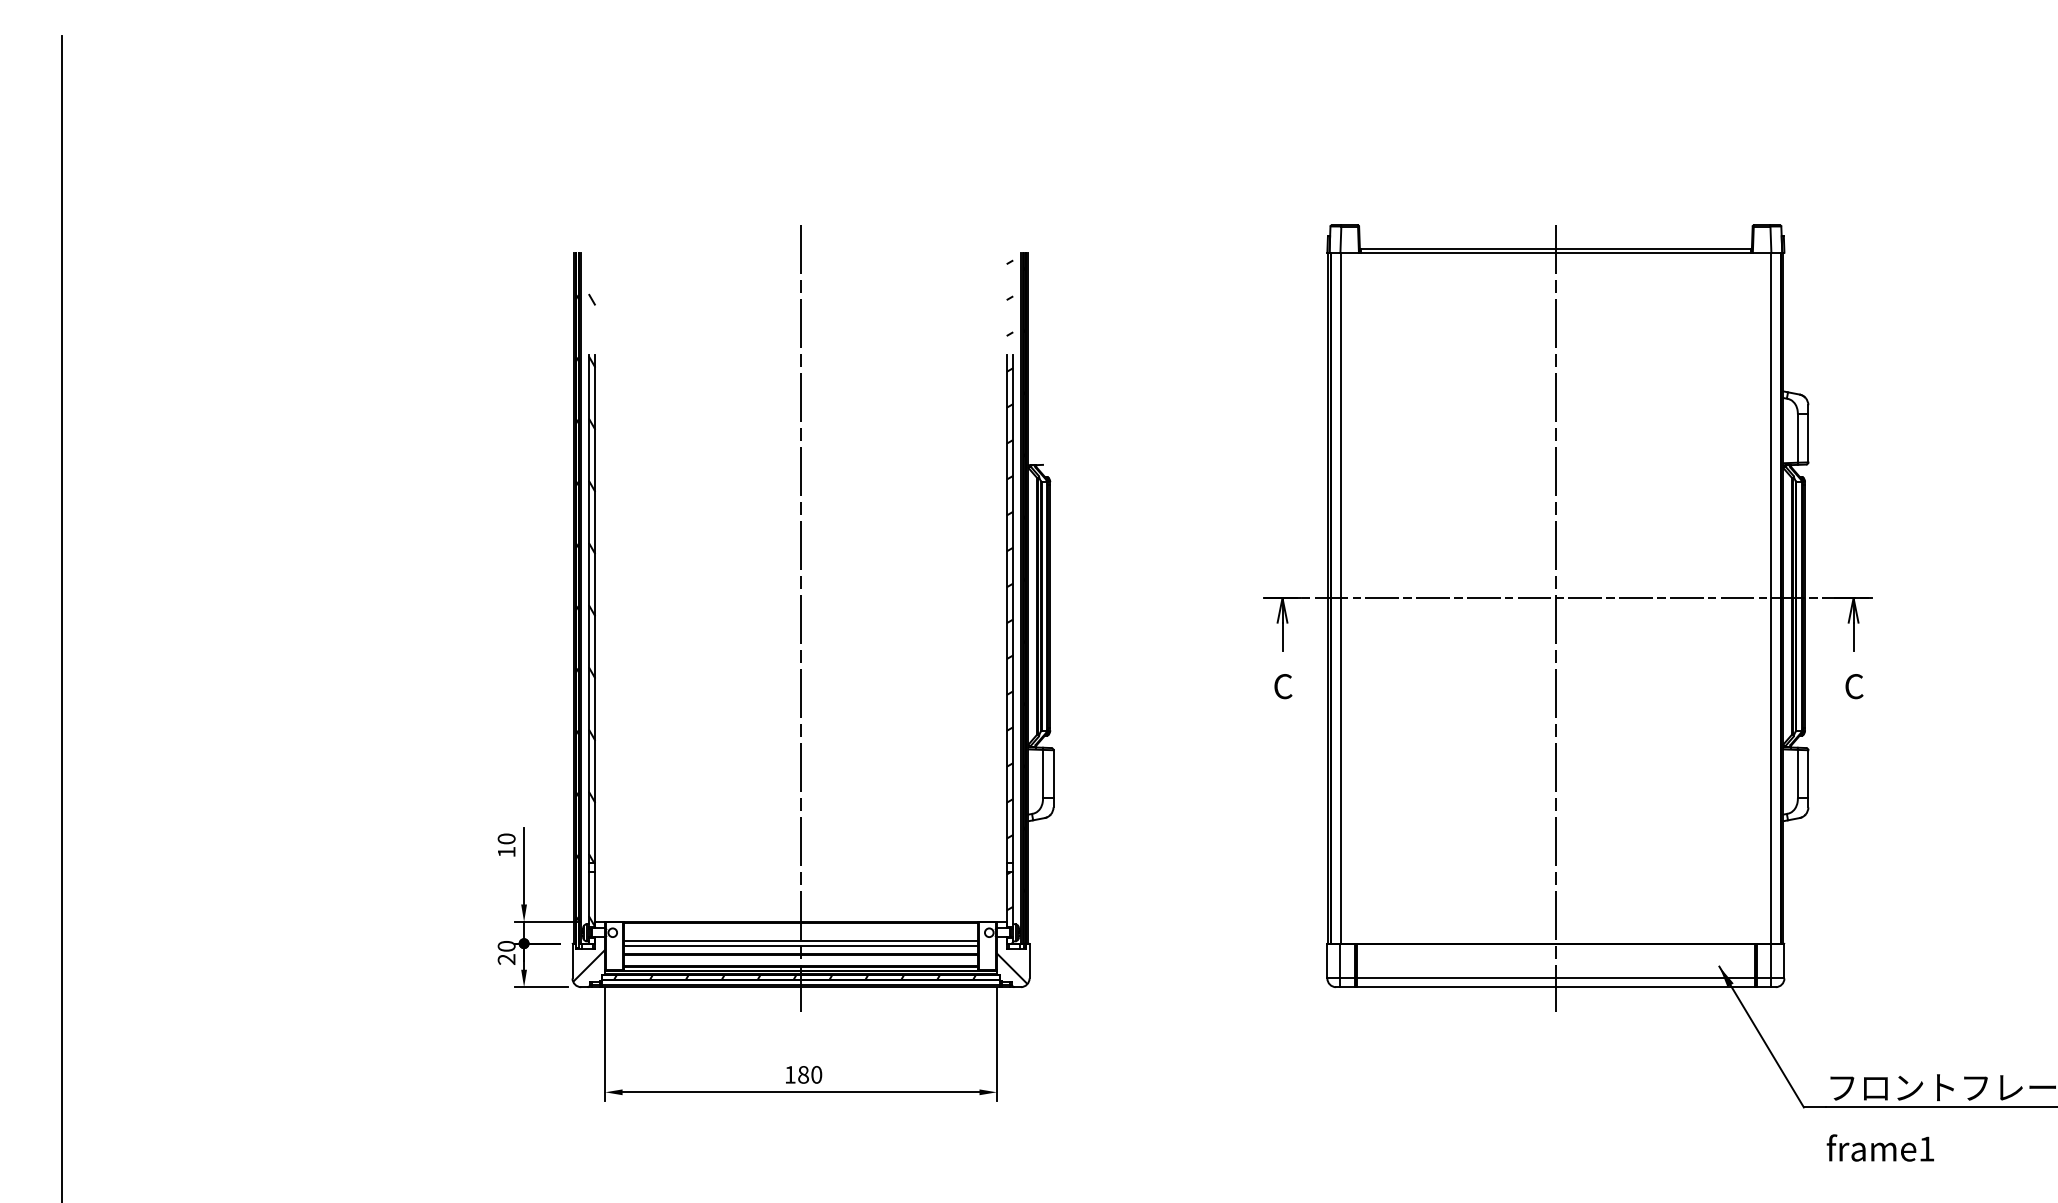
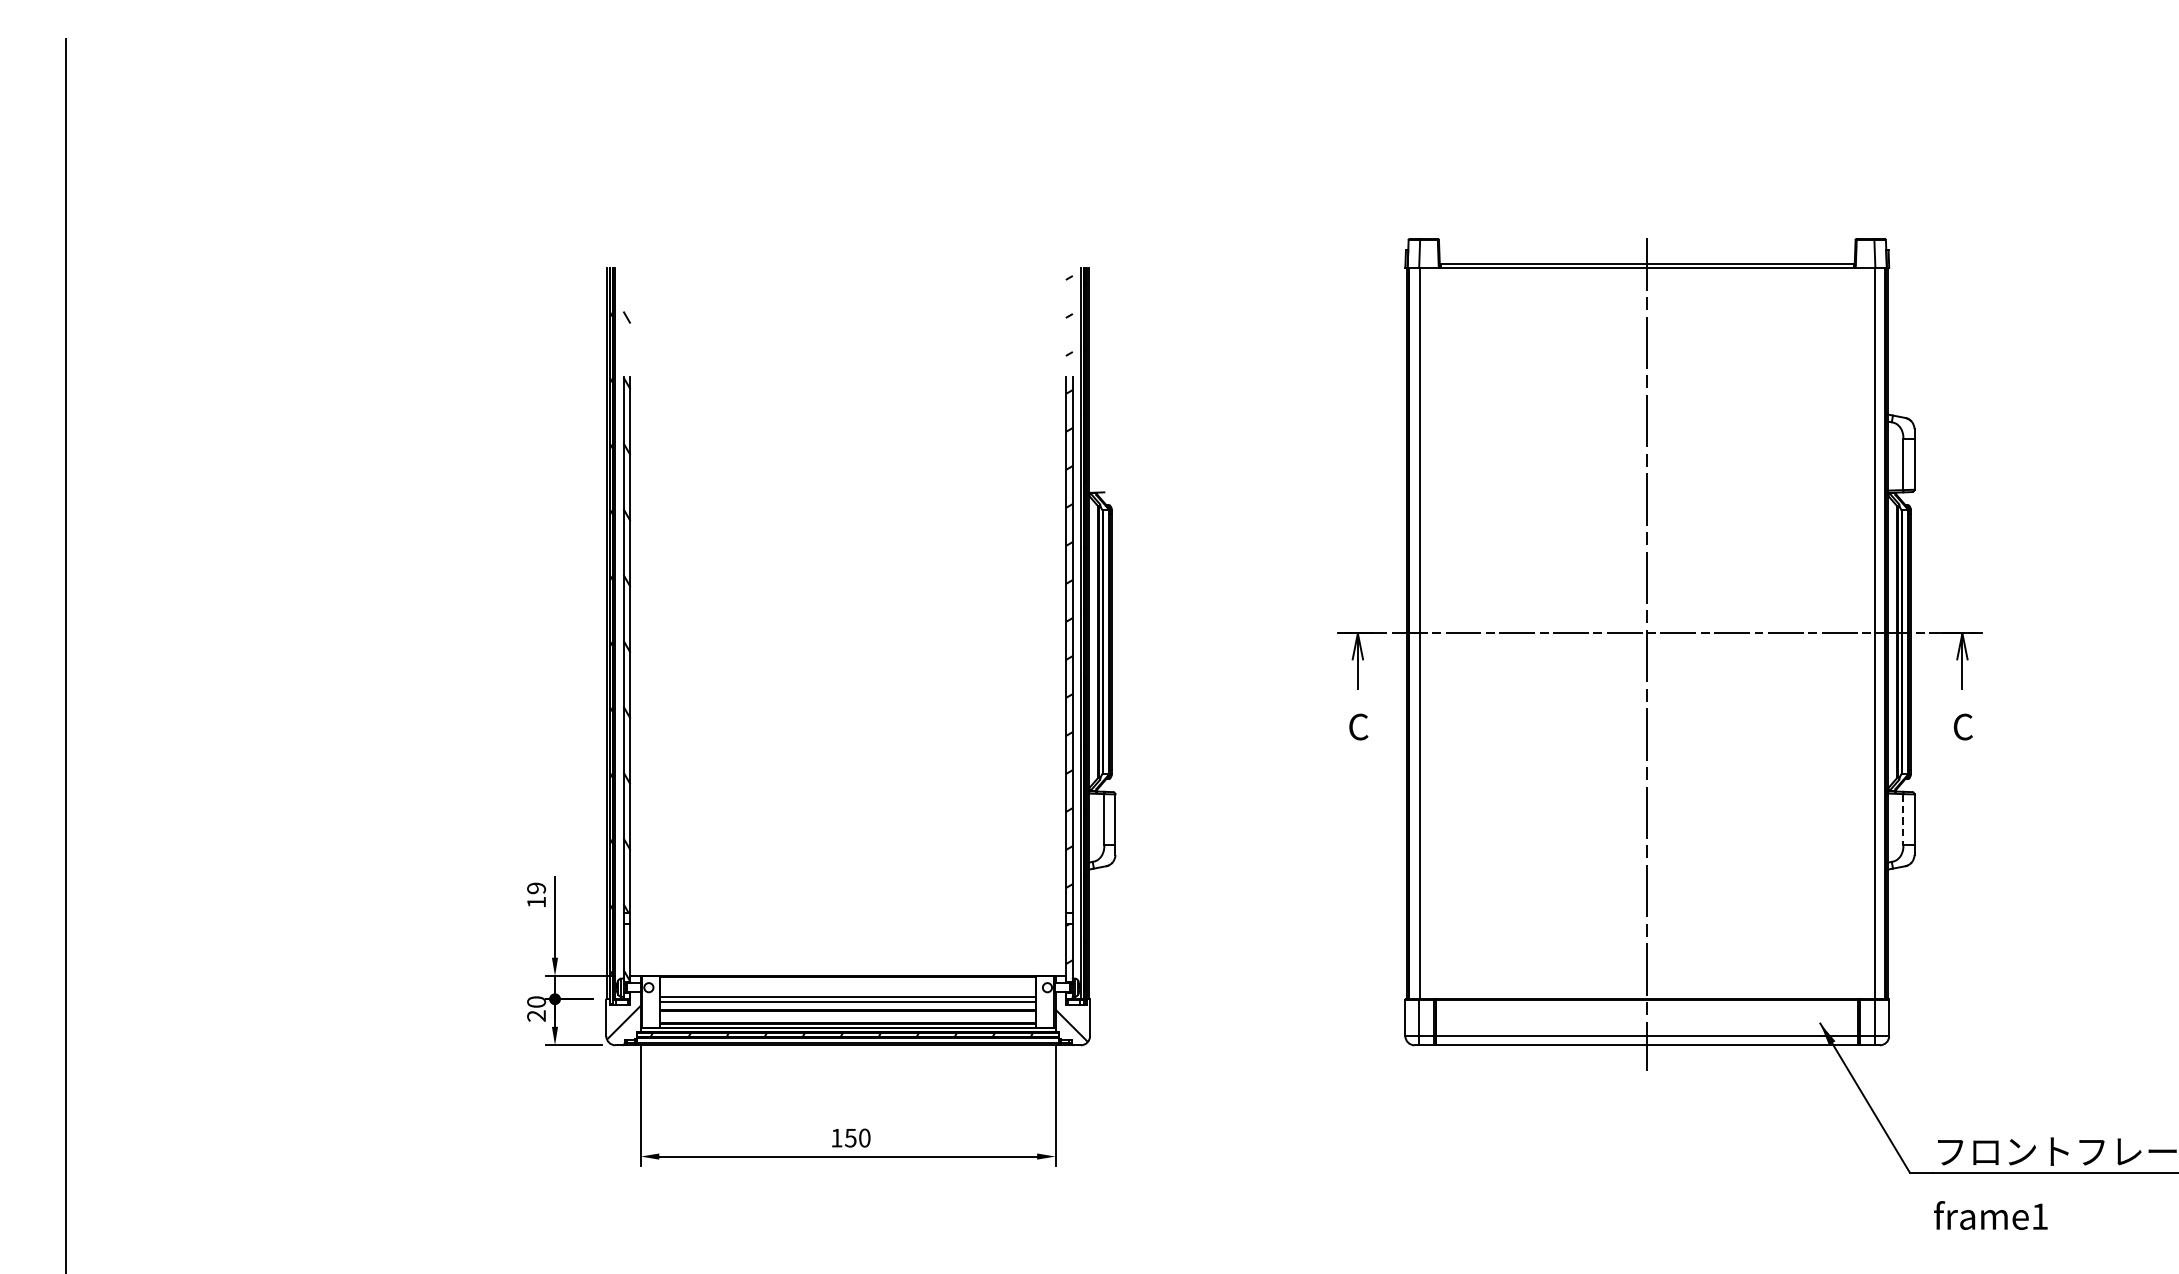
line: (801, 617) -> (848, 653), removed
line: (1797, 774) -> (1903, 820), solid -> dashed
text: (506, 838) -> (536, 887), 10 -> 19
text: (803, 1074) -> (850, 1137), 180 -> 150

